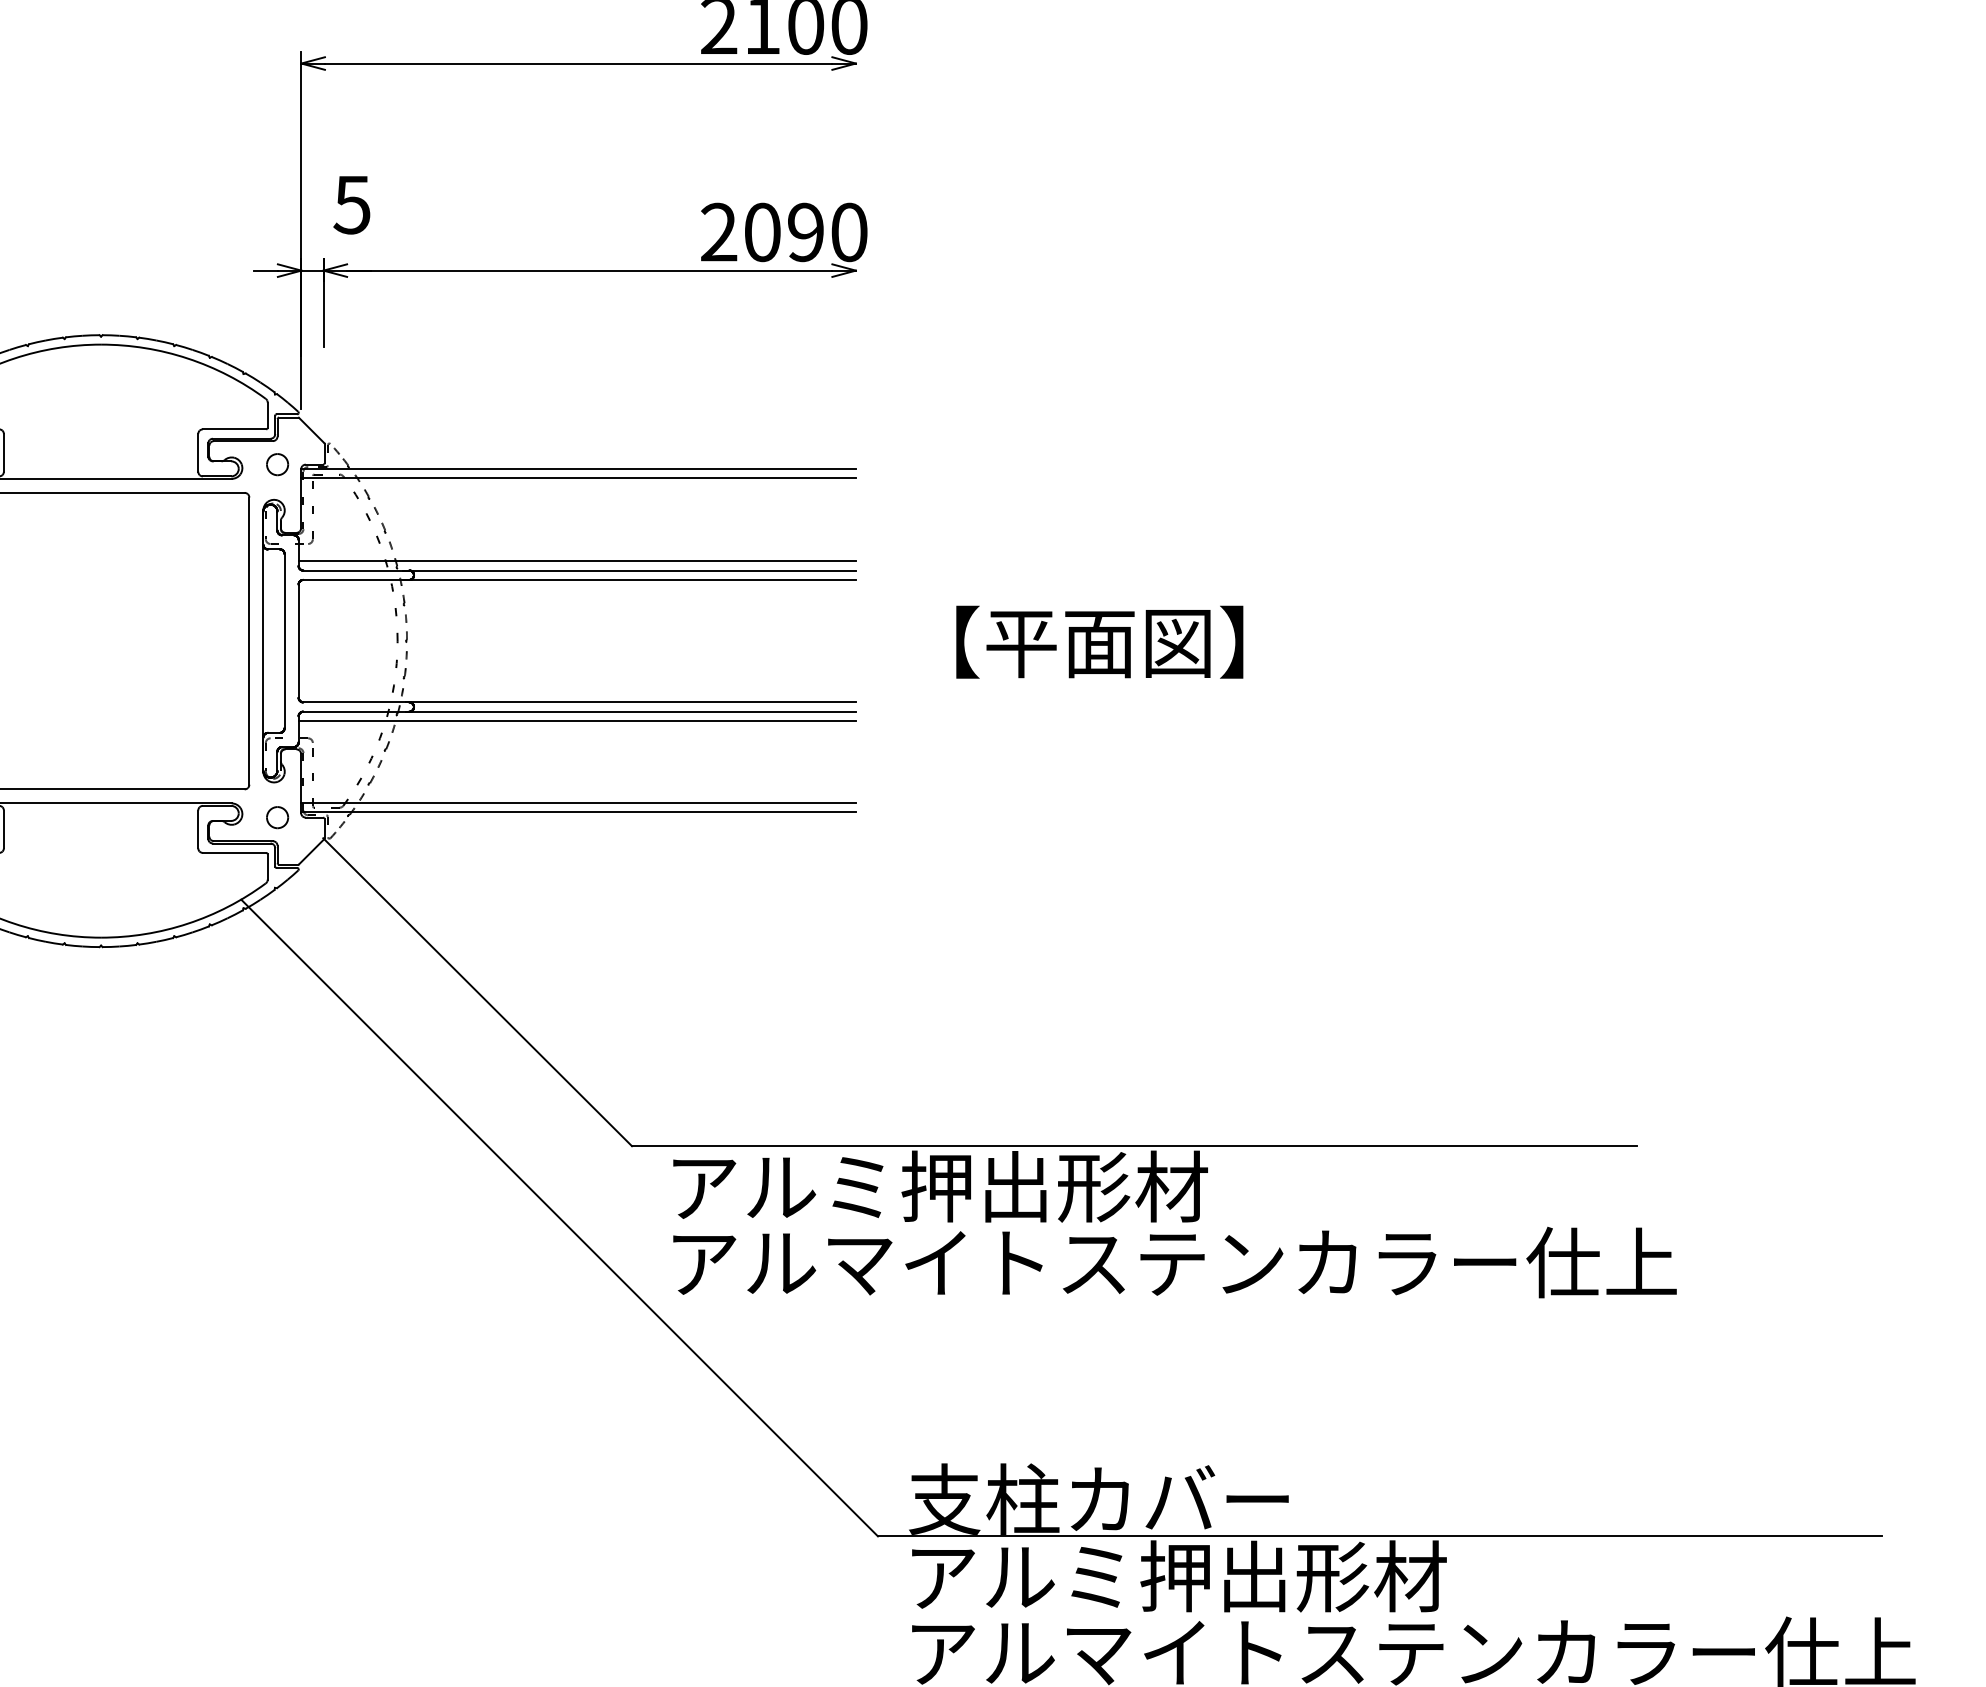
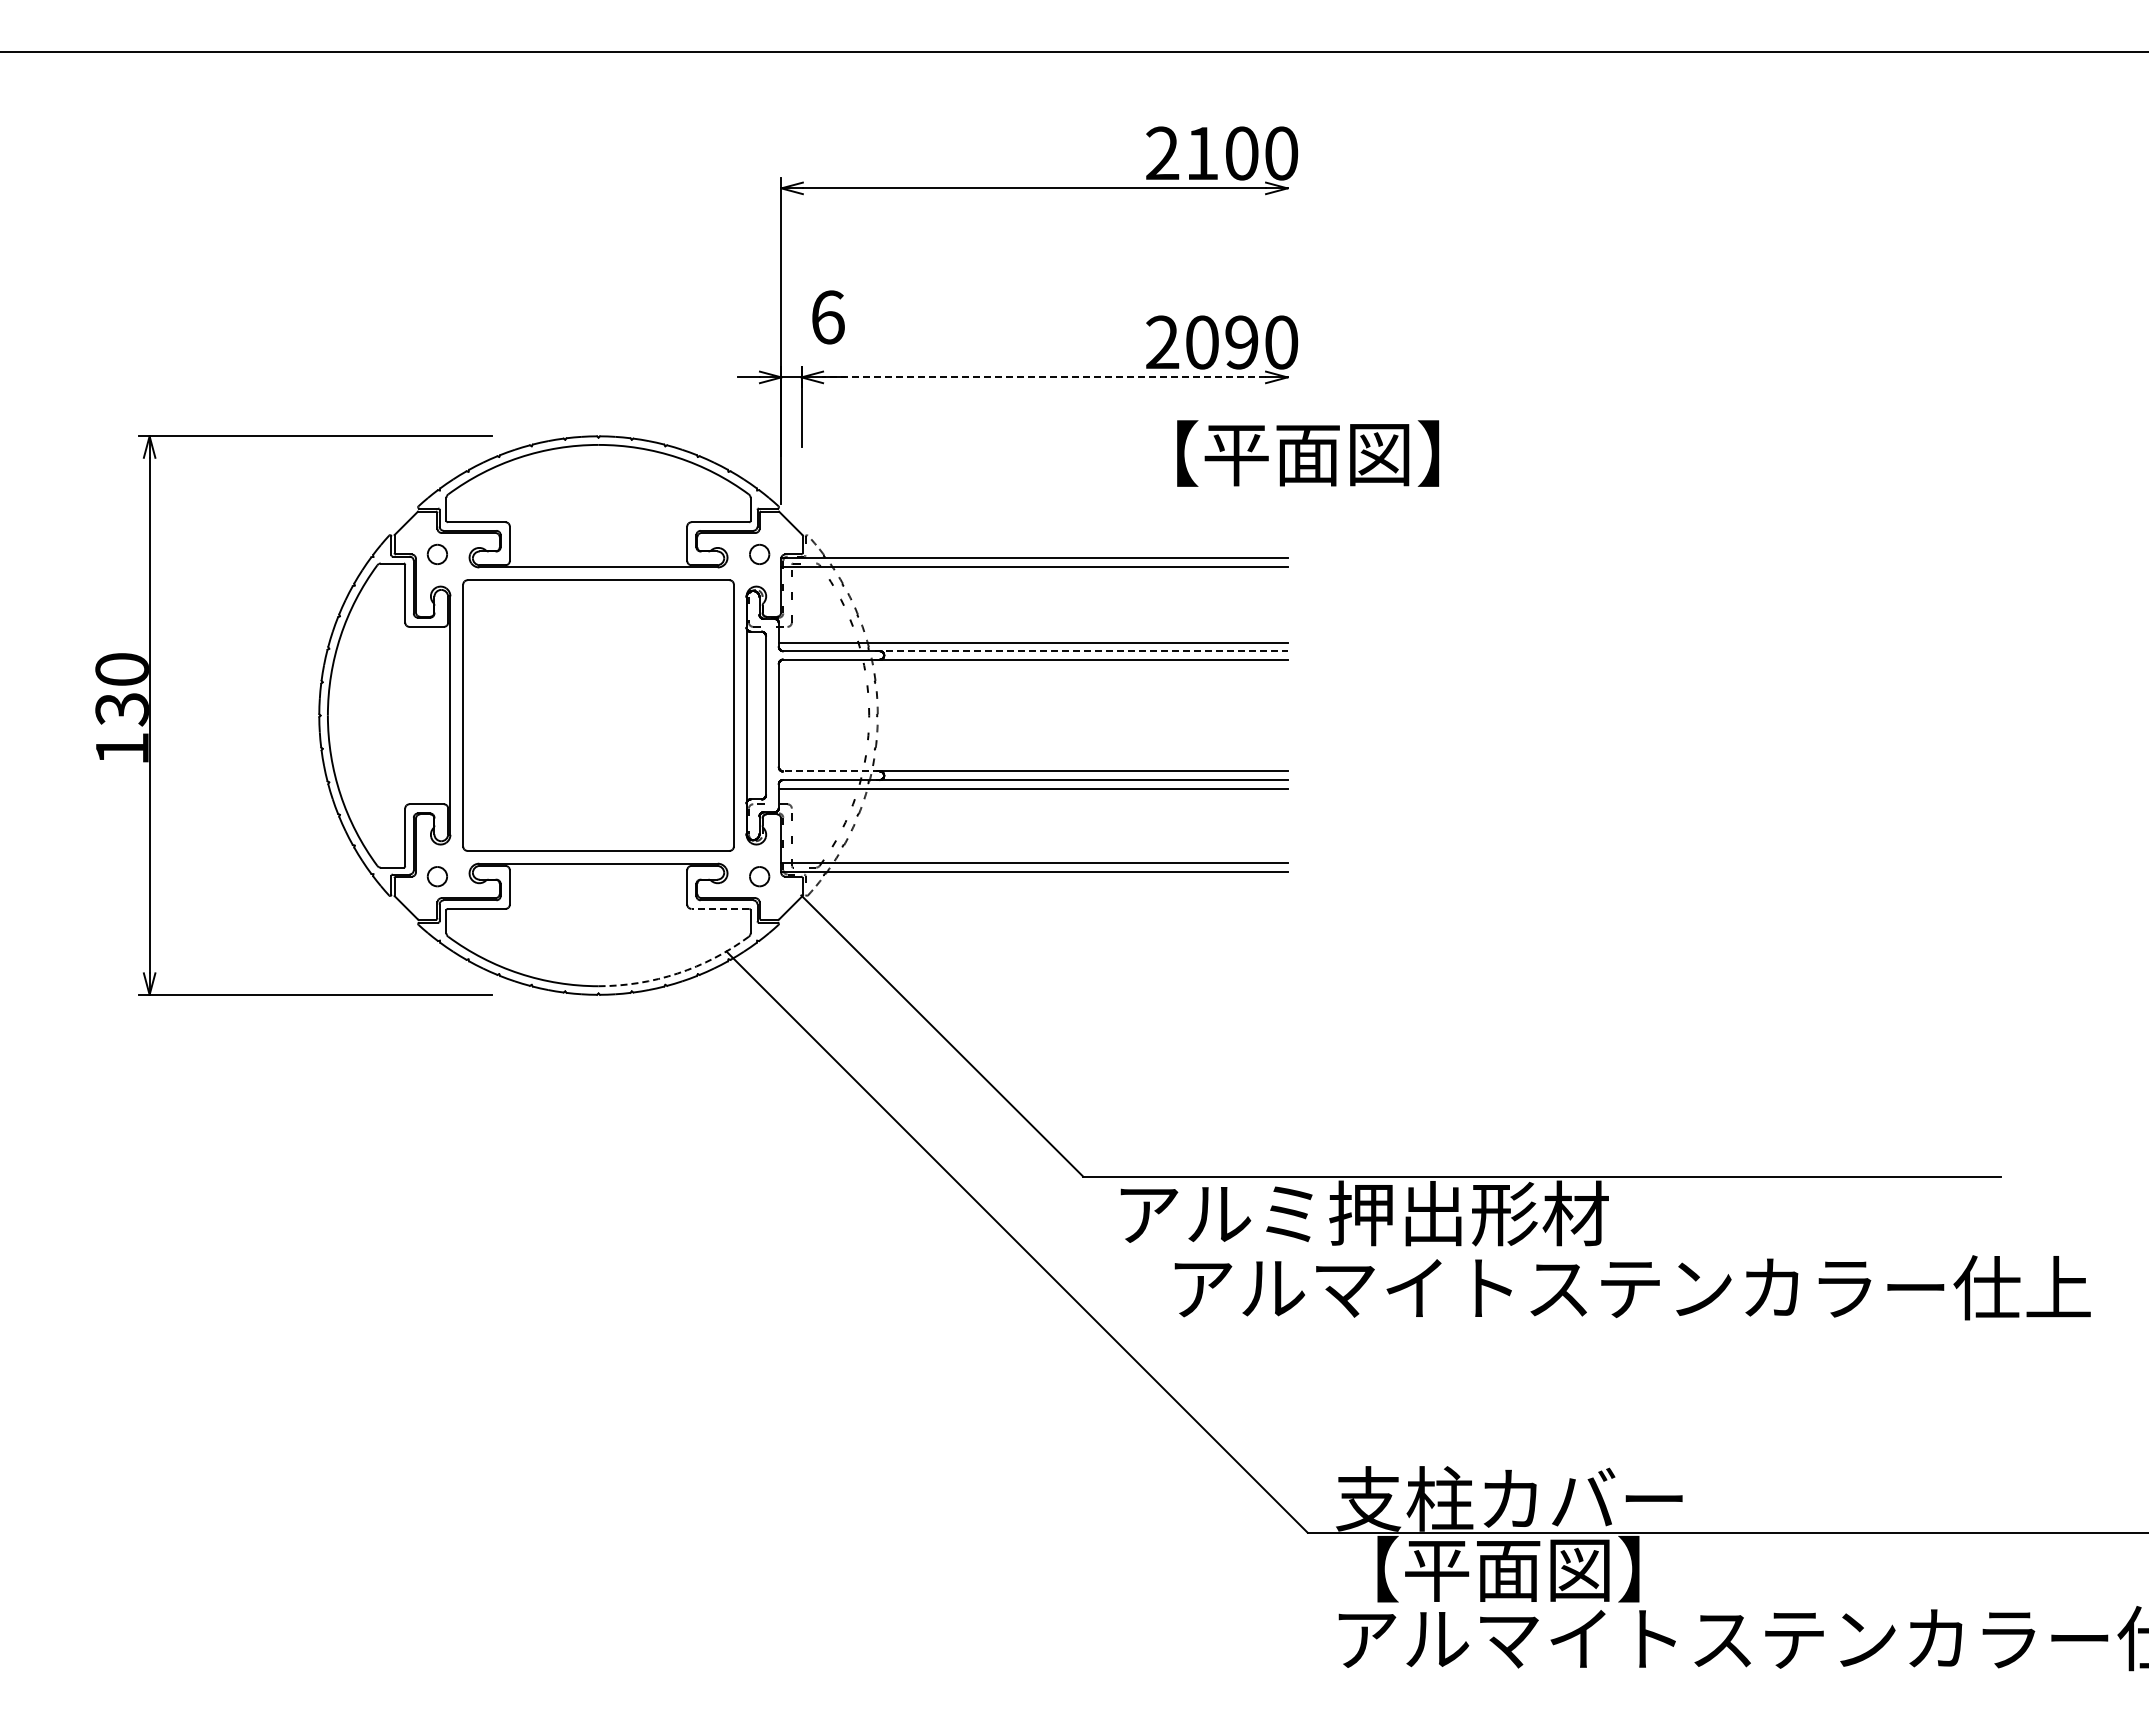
text: (351, 205) -> (827, 317), 5 -> 6
line: (589, 270) -> (1044, 377), solid -> dashed
line: (630, 570) -> (1081, 651), solid -> dashed
text: (1100, 642) -> (1308, 453), moved
line: (356, 702) -> (831, 771), solid -> dashed
line: (234, 852) -> (720, 908), solid -> dashed
arc: (187, 923) -> (677, 973), solid -> dashed
text: (1174, 1262) -> (1632, 1287), moved
text: (1179, 1576) -> (1582, 1569), アルミ押出形材 -> 【平面図】

